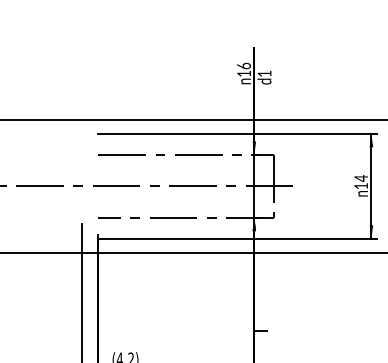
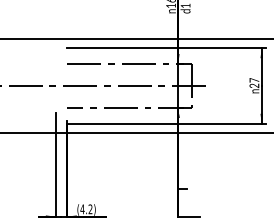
text: (360, 182) -> (253, 83), 14 -> 27

